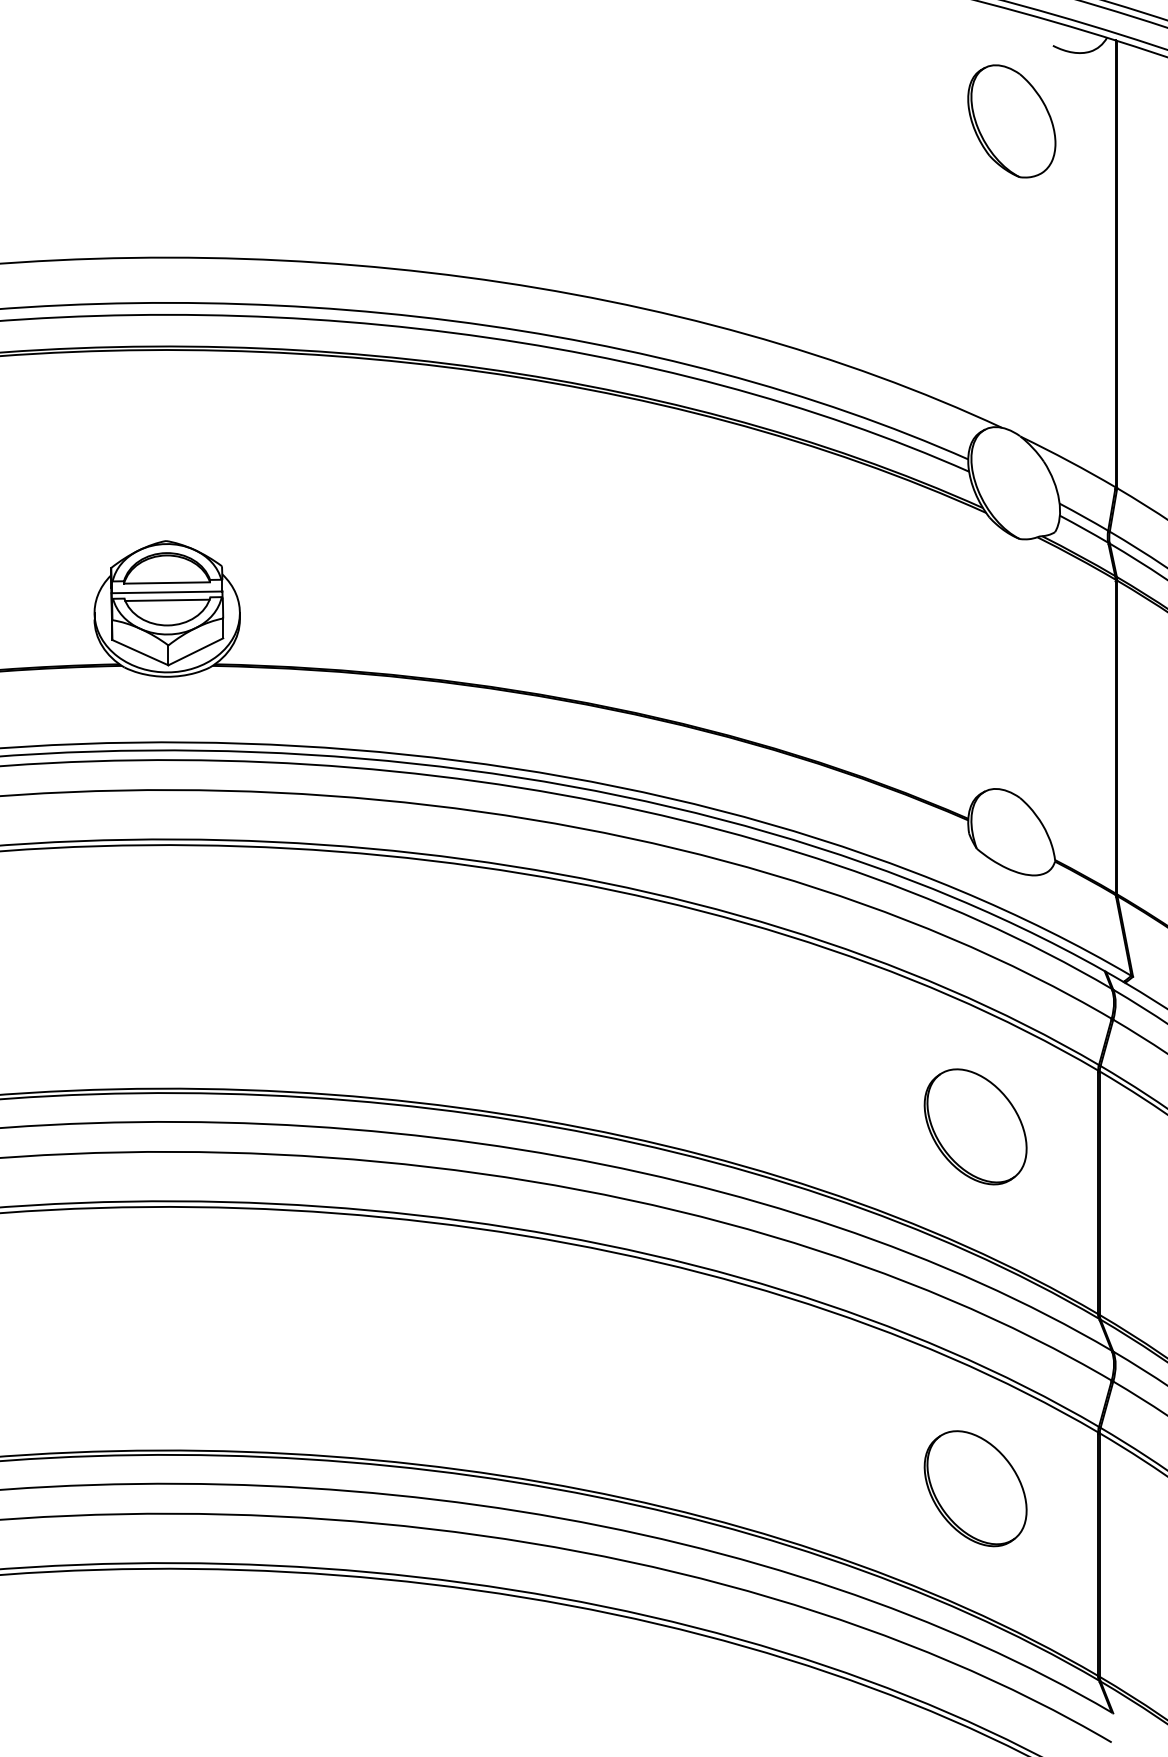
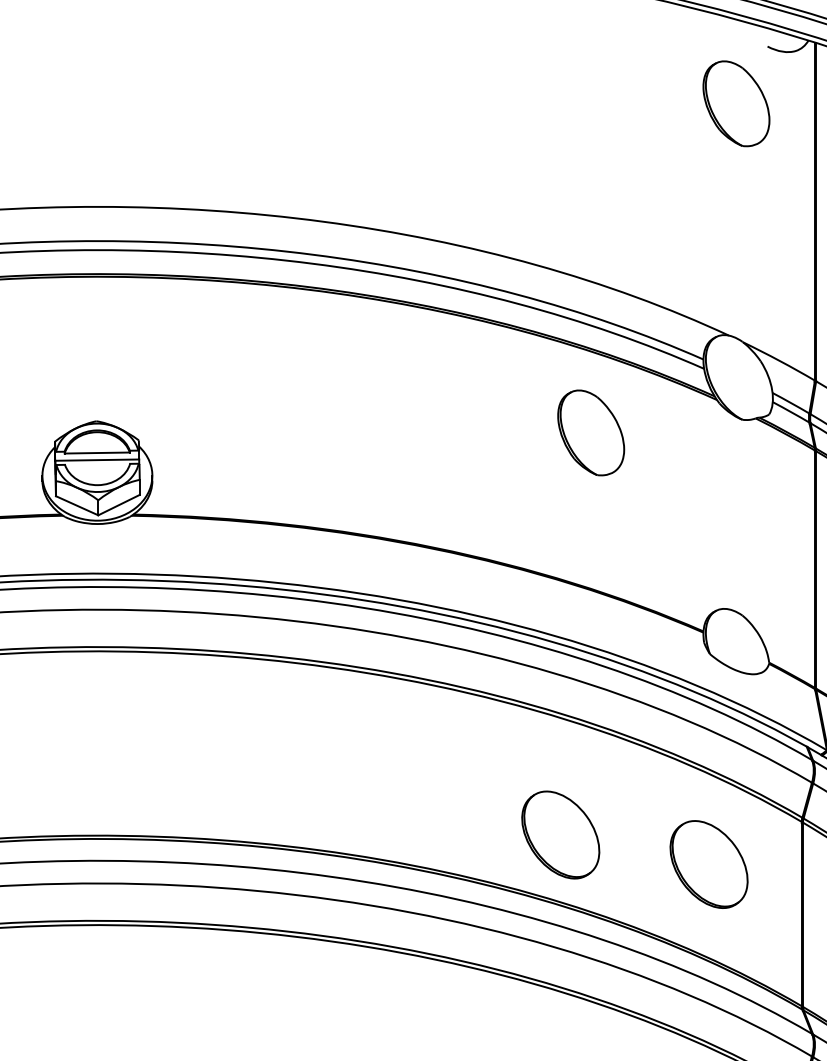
part: (819, 556) -> (590, 432), added
line: (167, 599) -> (97, 465), removed
part: (779, 1087) -> (560, 834), added

